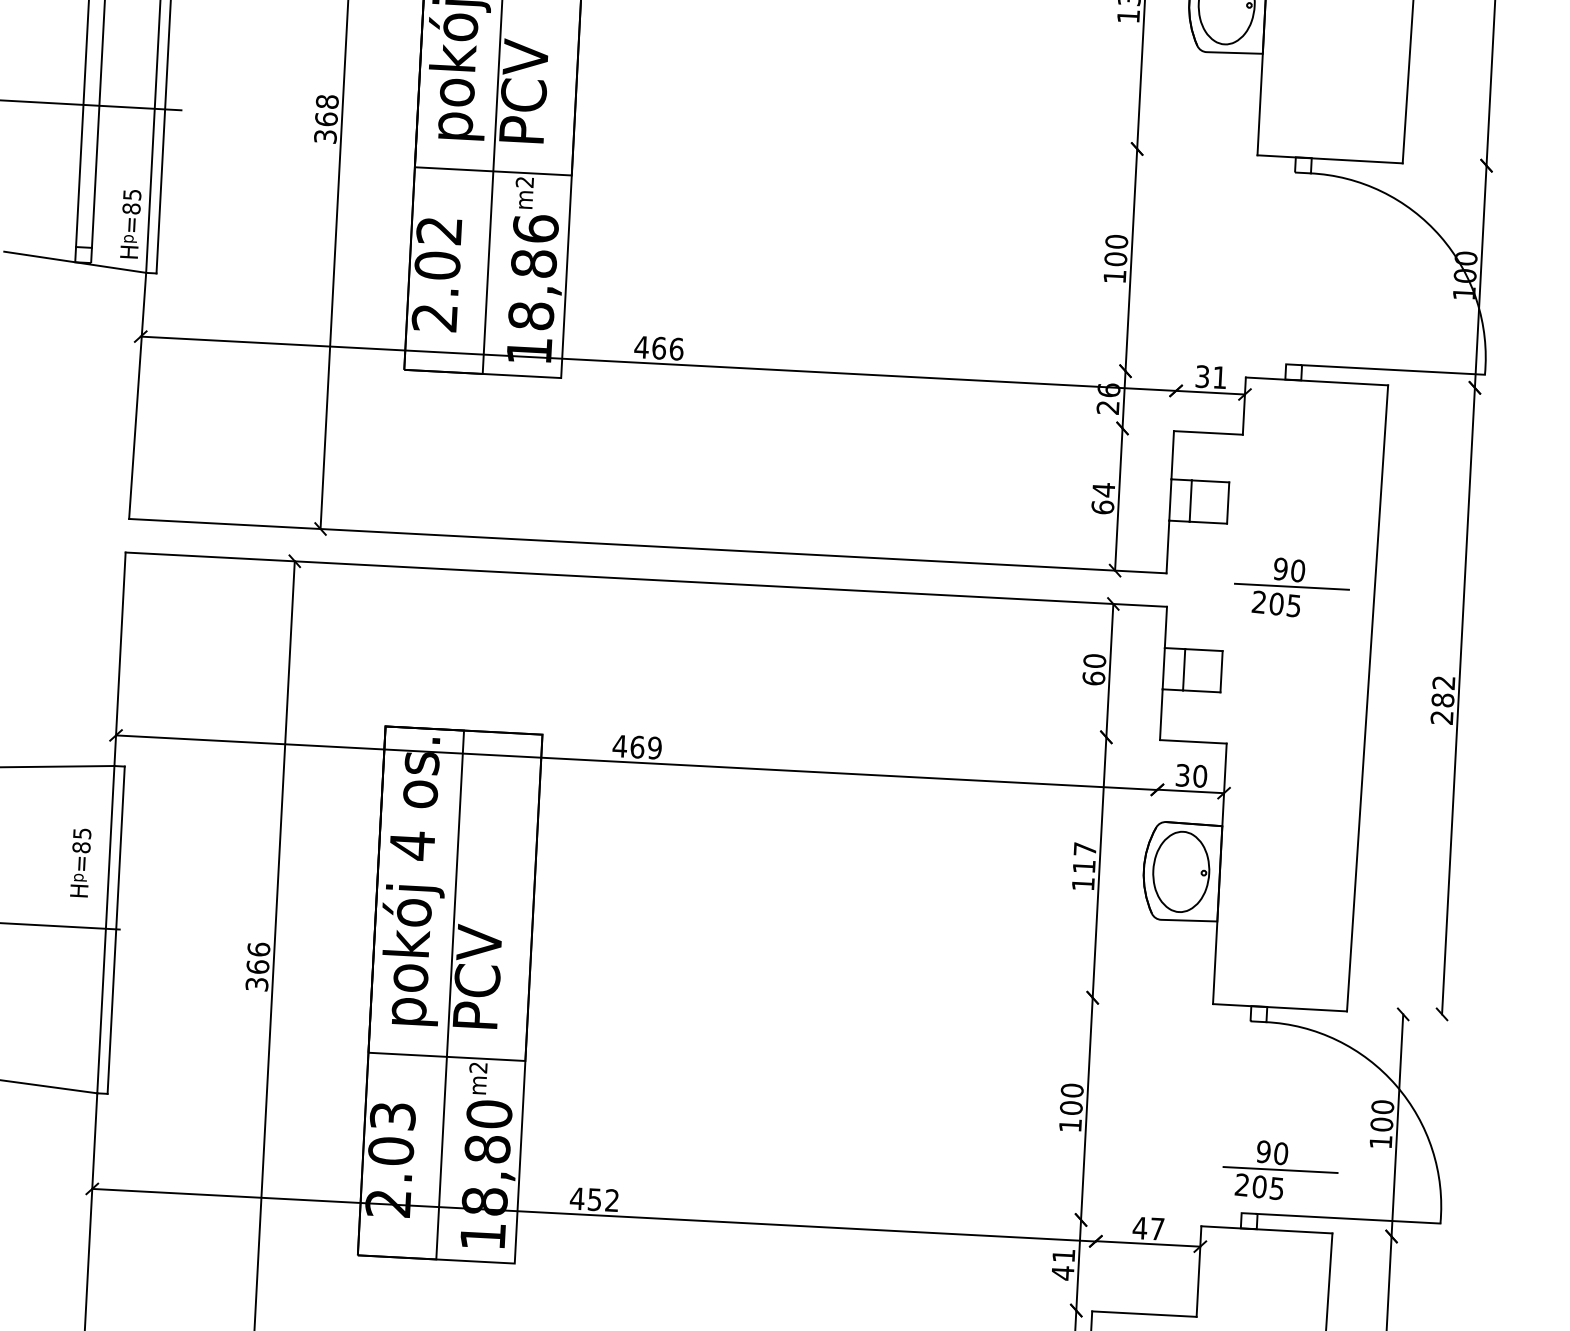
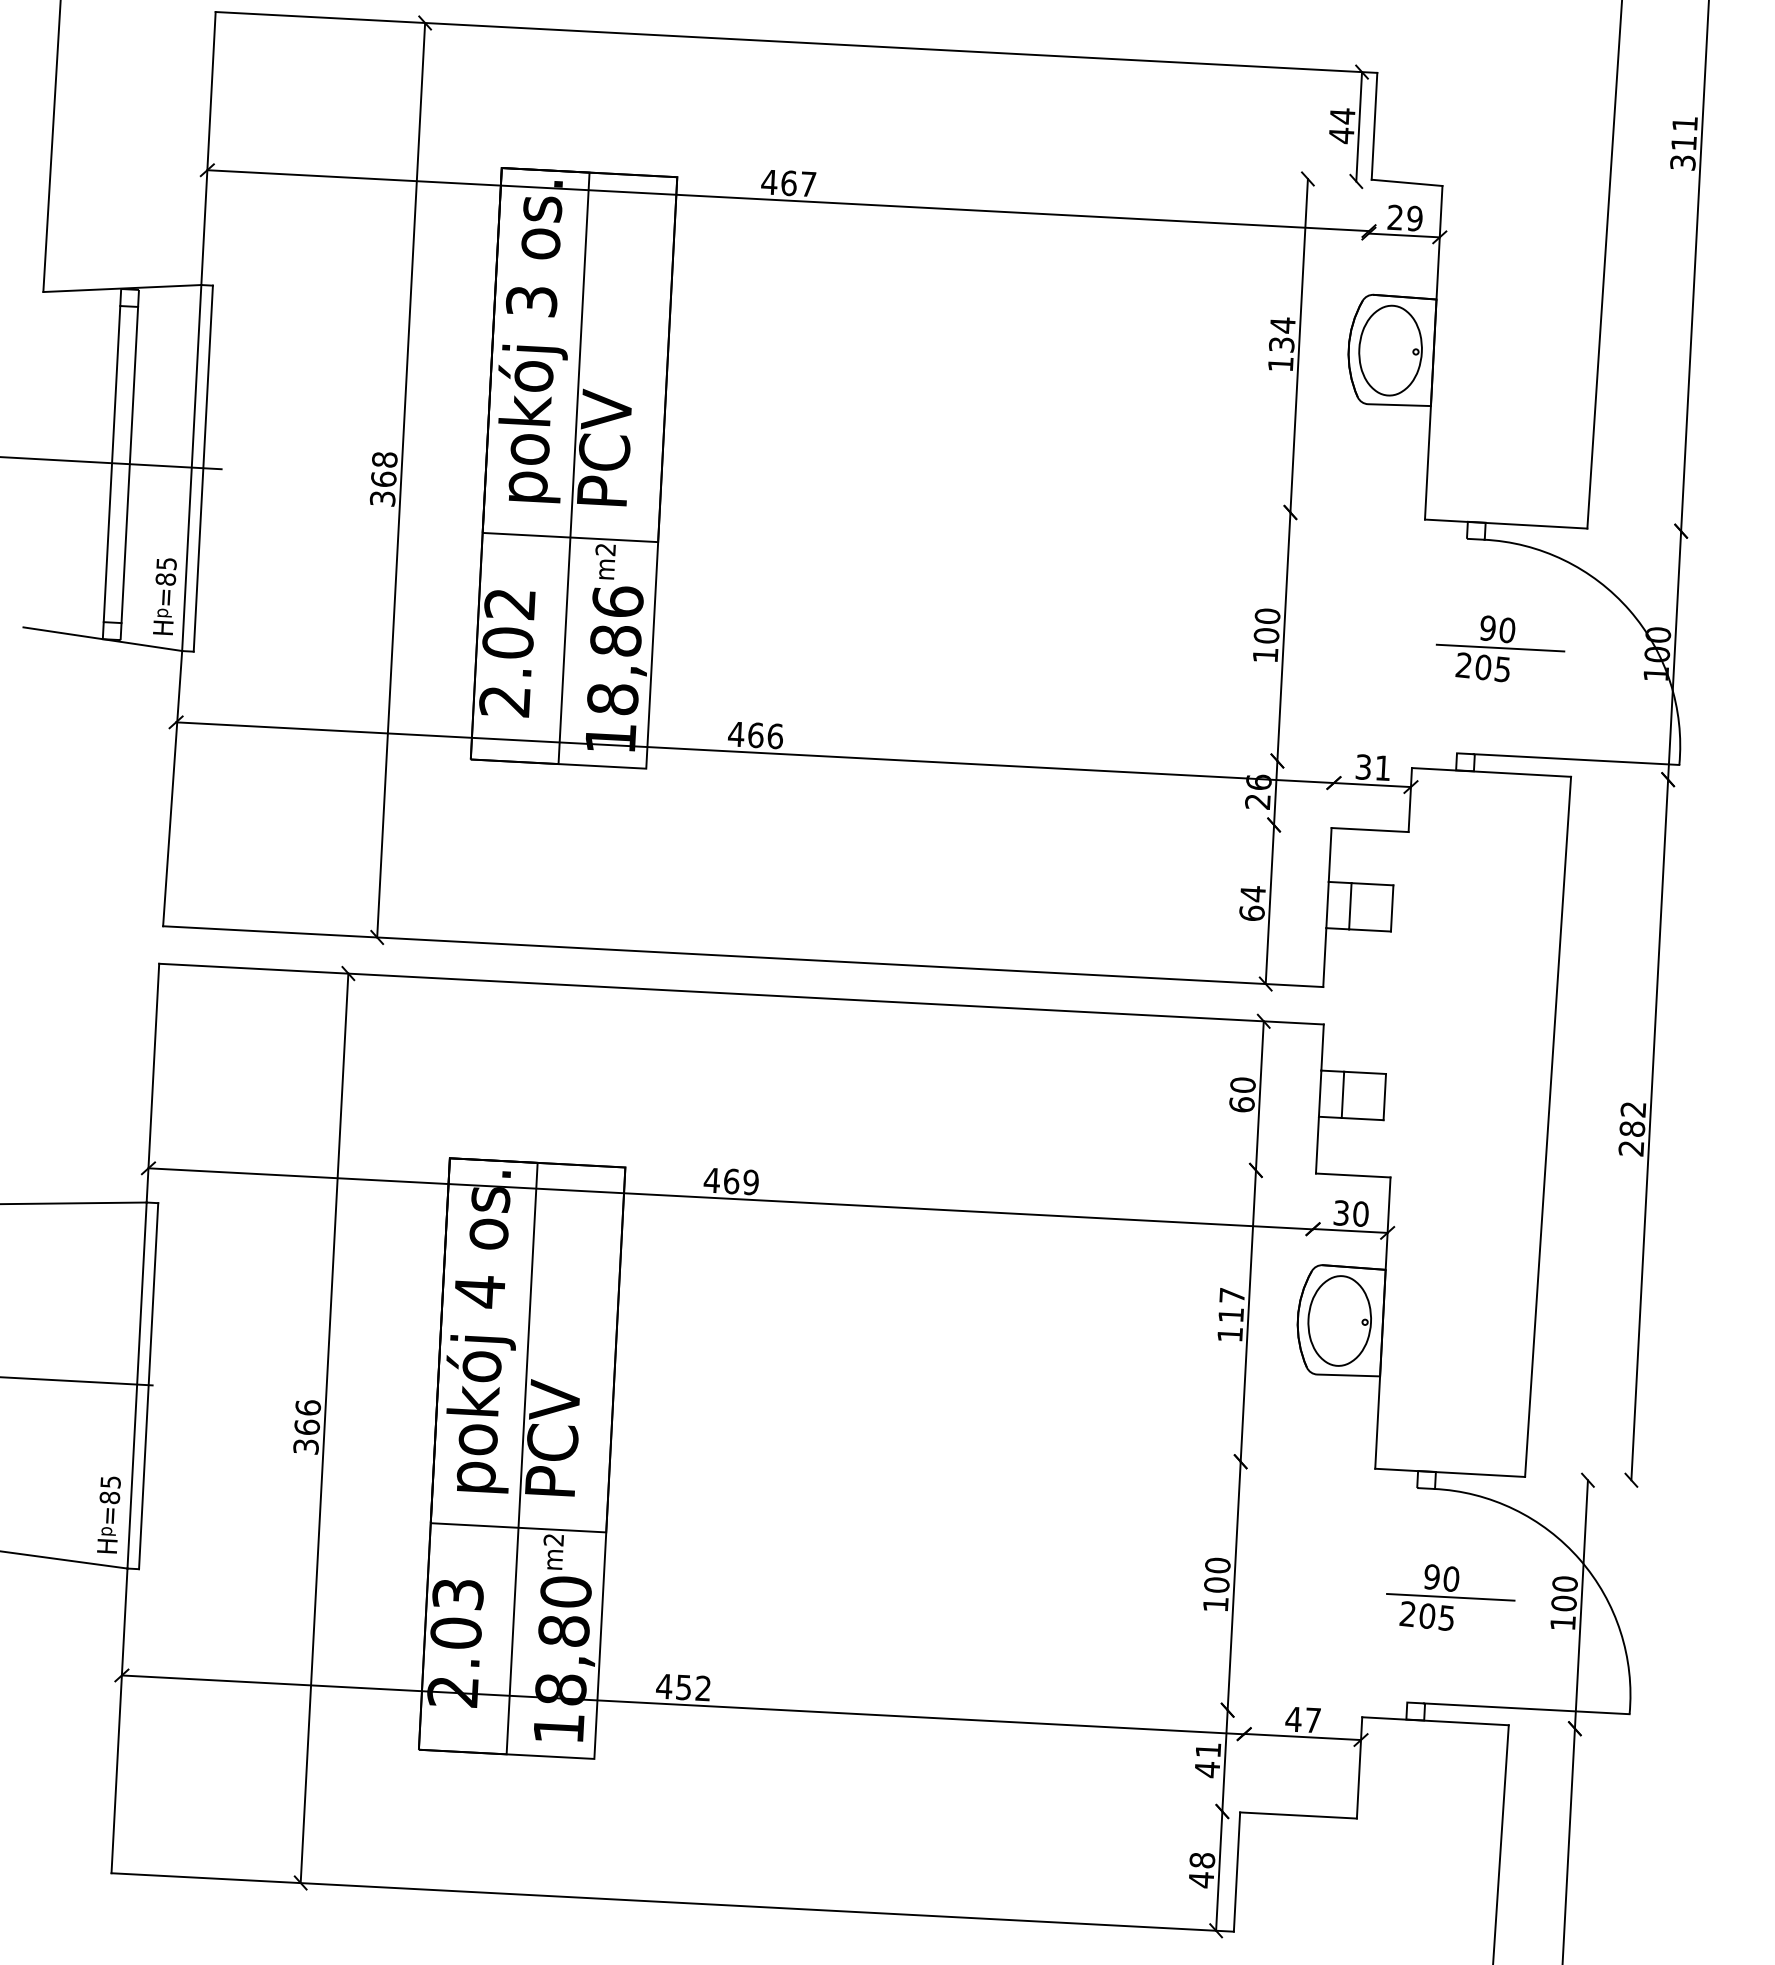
part: (1291, 587) -> (1500, 648), moved
text: (80, 862) -> (108, 1514), moved
part: (1280, 1170) -> (1450, 1597), moved

